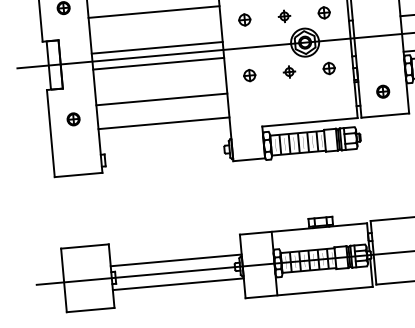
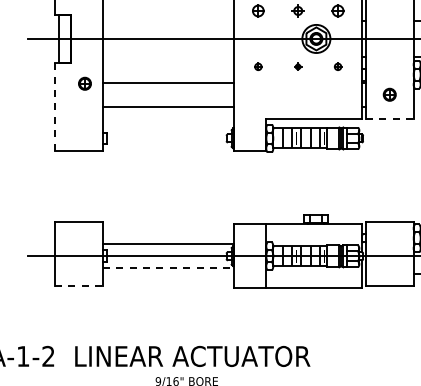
line: (157, 47) -> (168, 30), removed
line: (158, 63) -> (168, 46), removed
part: (328, 68) -> (337, 66), size x0.6
part: (288, 71) -> (297, 66), size x0.6
part: (249, 75) -> (258, 66), size x0.6
line: (385, 115) -> (389, 118), solid -> dashed
part: (73, 119) -> (84, 83), moved
line: (51, 133) -> (55, 106), solid -> dashed
line: (178, 284) -> (168, 268), solid -> dashed
line: (91, 310) -> (79, 286), solid -> dashed

